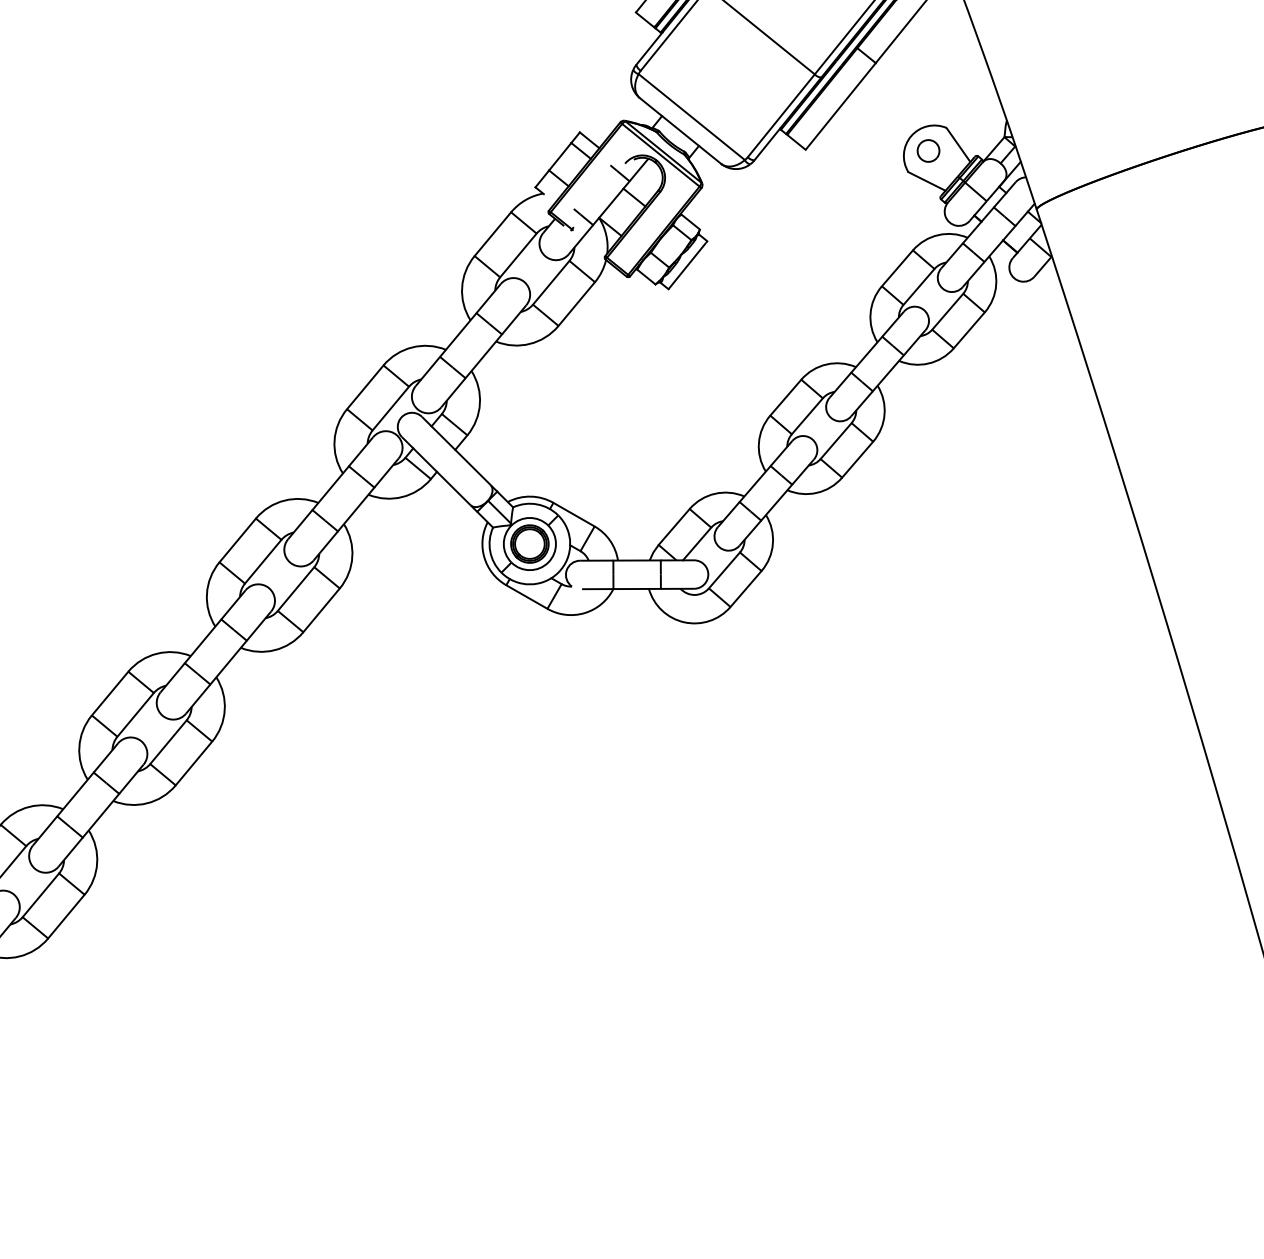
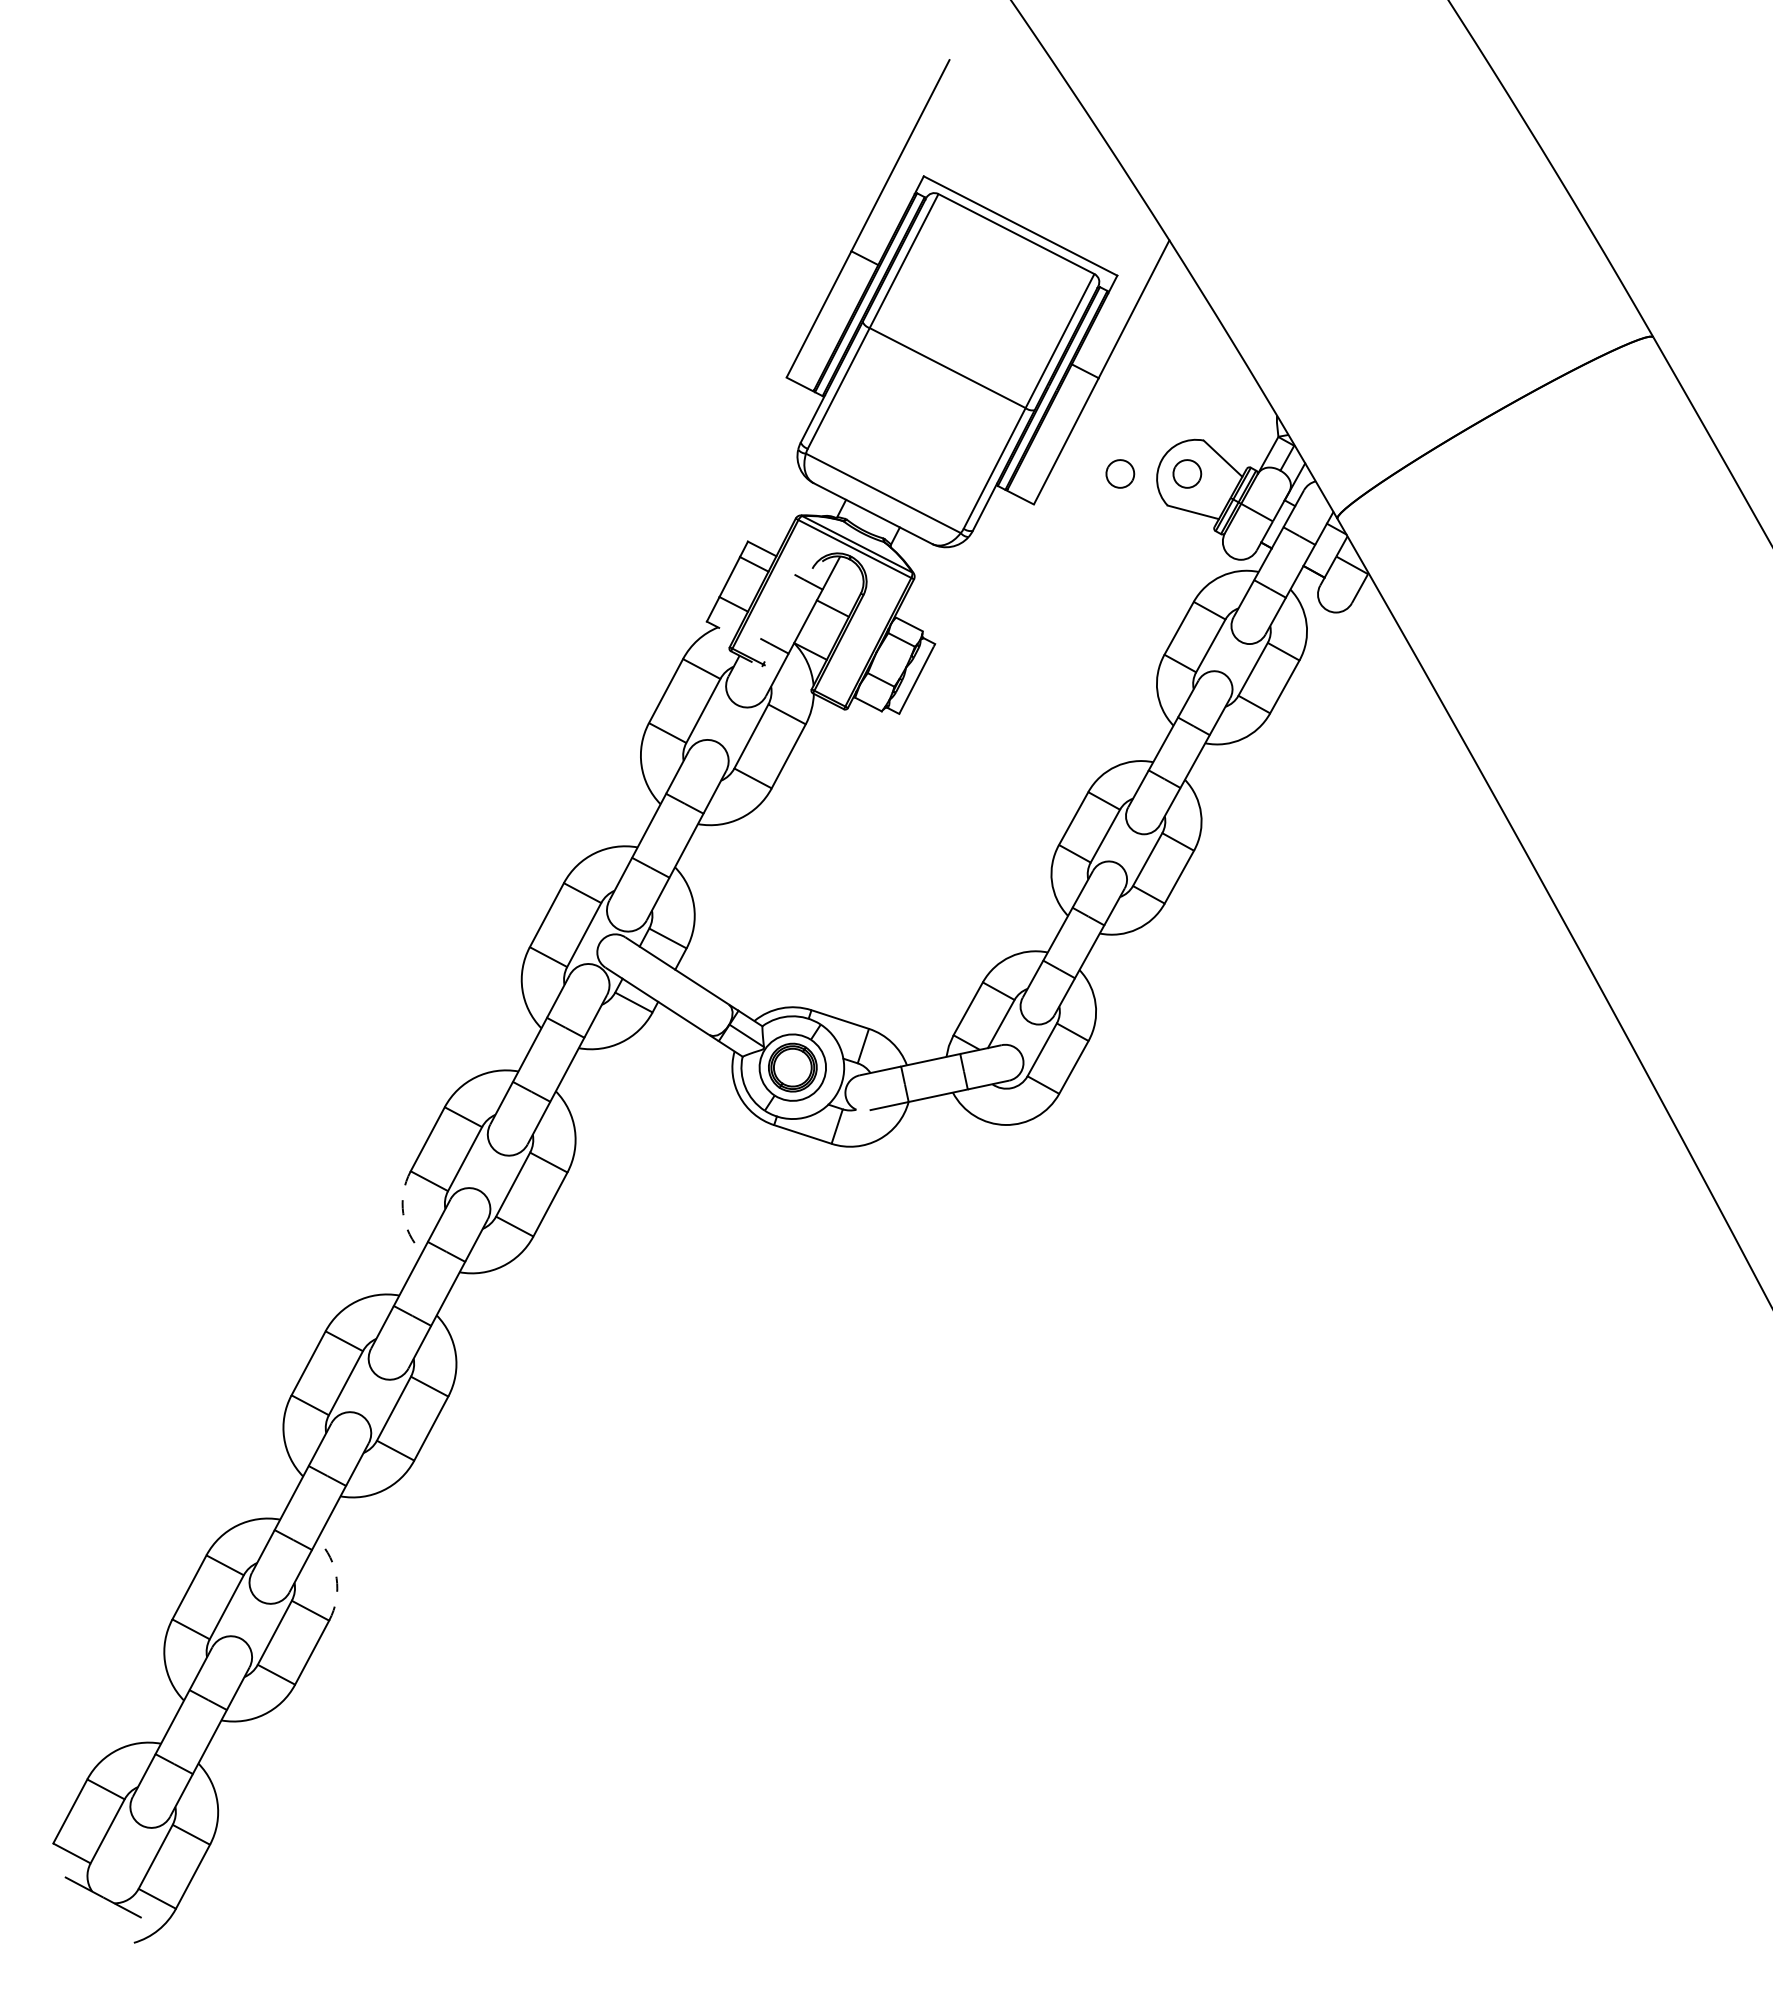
part: (877, 139) -> (1120, 473), added
arc: (207, 593) -> (403, 1213), solid -> dashed
arc: (97, 863) -> (336, 1578), solid -> dashed

